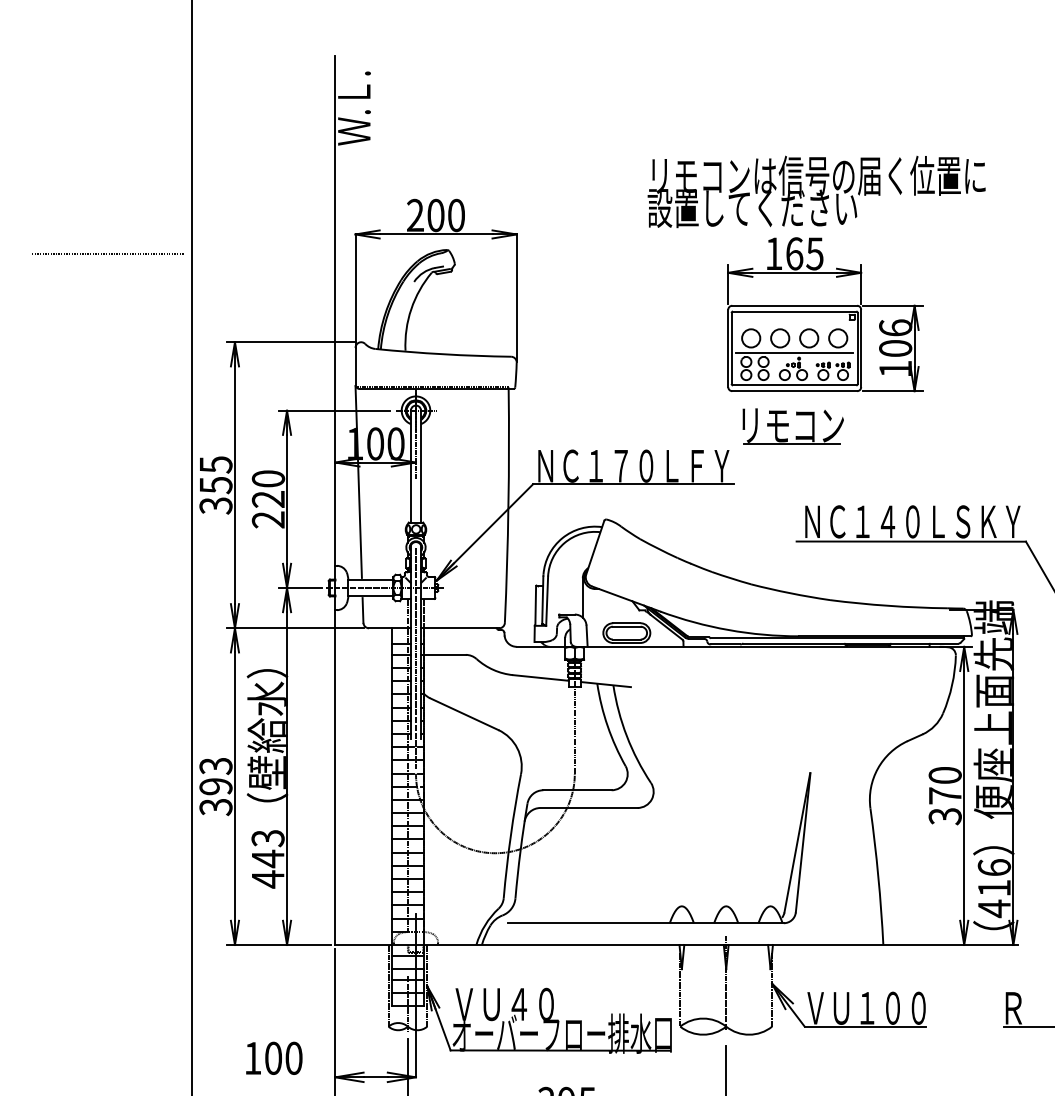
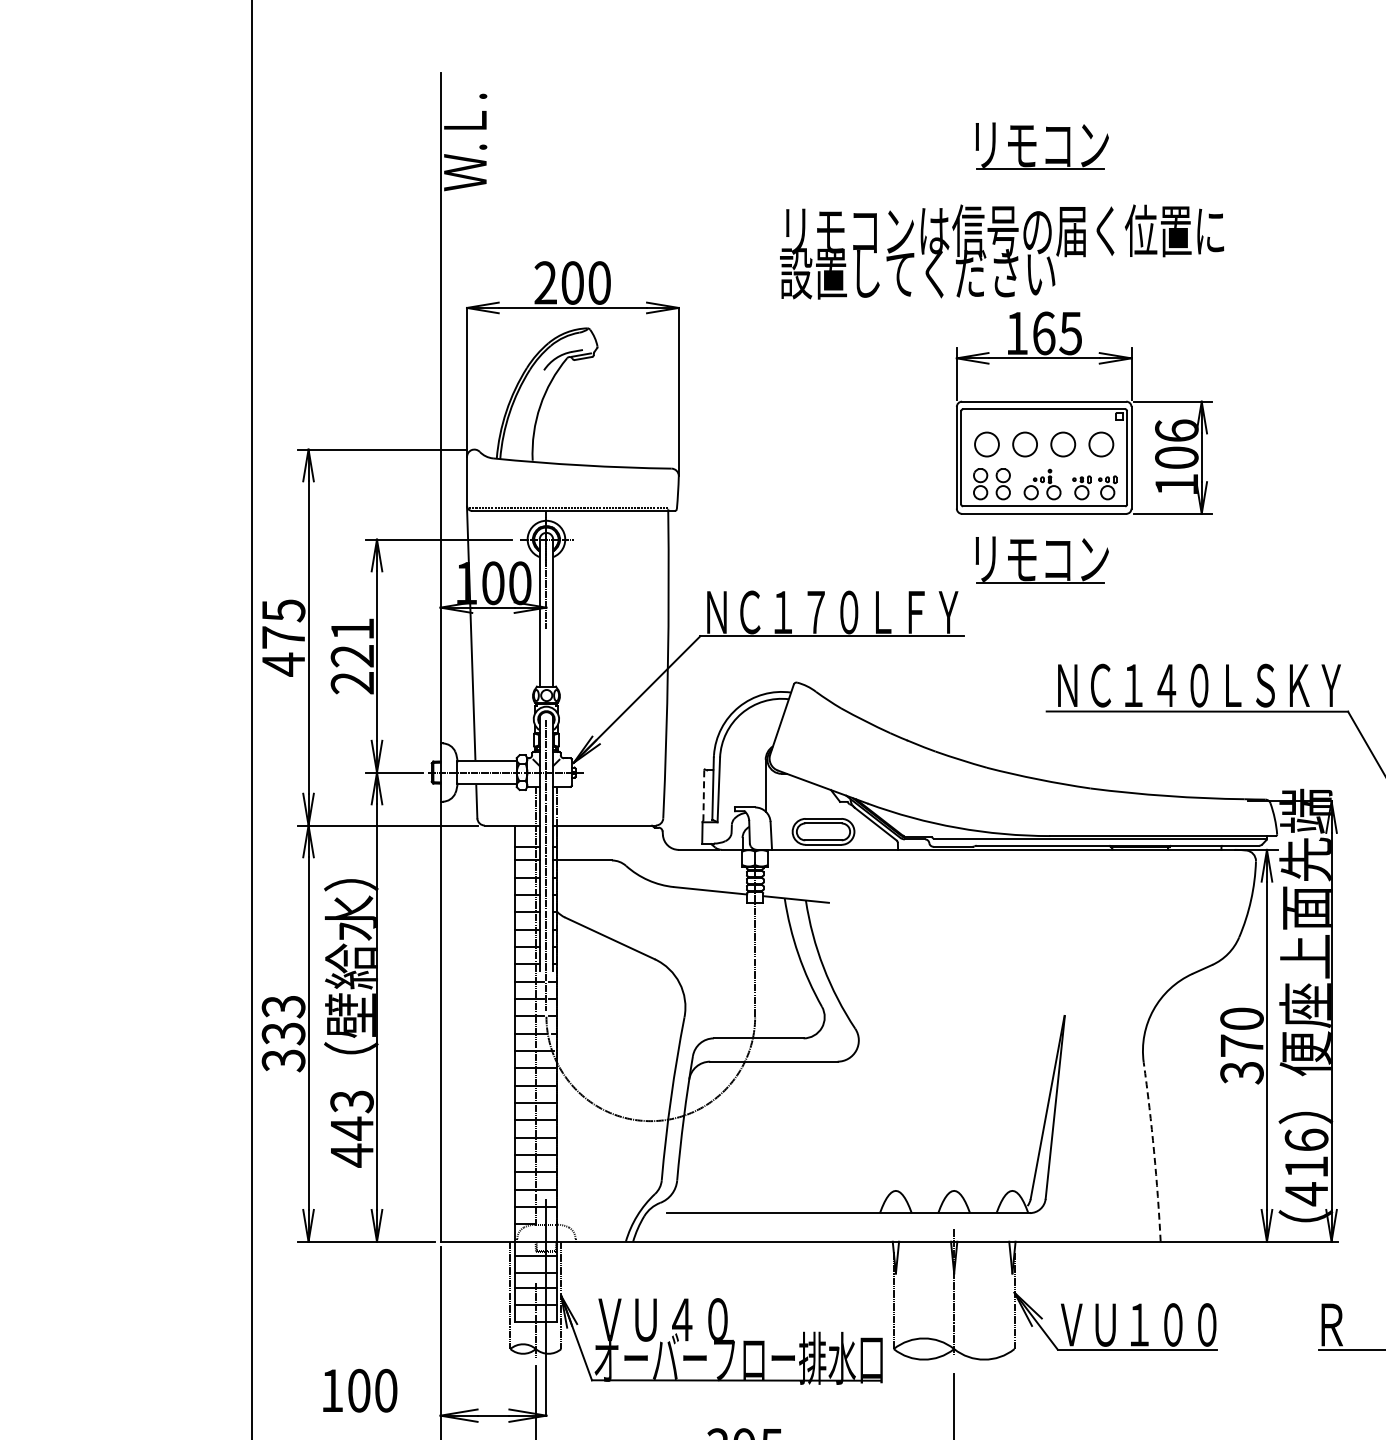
part: (792, 110) -> (1041, 145), added
text: (817, 191) -> (1002, 251), moved
line: (107, 253) -> (140, 333), removed
line: (794, 352) -> (1043, 463), removed
text: (268, 479) -> (352, 629), 220 -> 221
text: (215, 495) -> (283, 651), 355 -> 475
line: (535, 605) -> (703, 795), solid -> dashed
text: (215, 786) -> (283, 1033), 393 -> 333
arc: (878, 876) -> (1154, 1151), solid -> dashed

